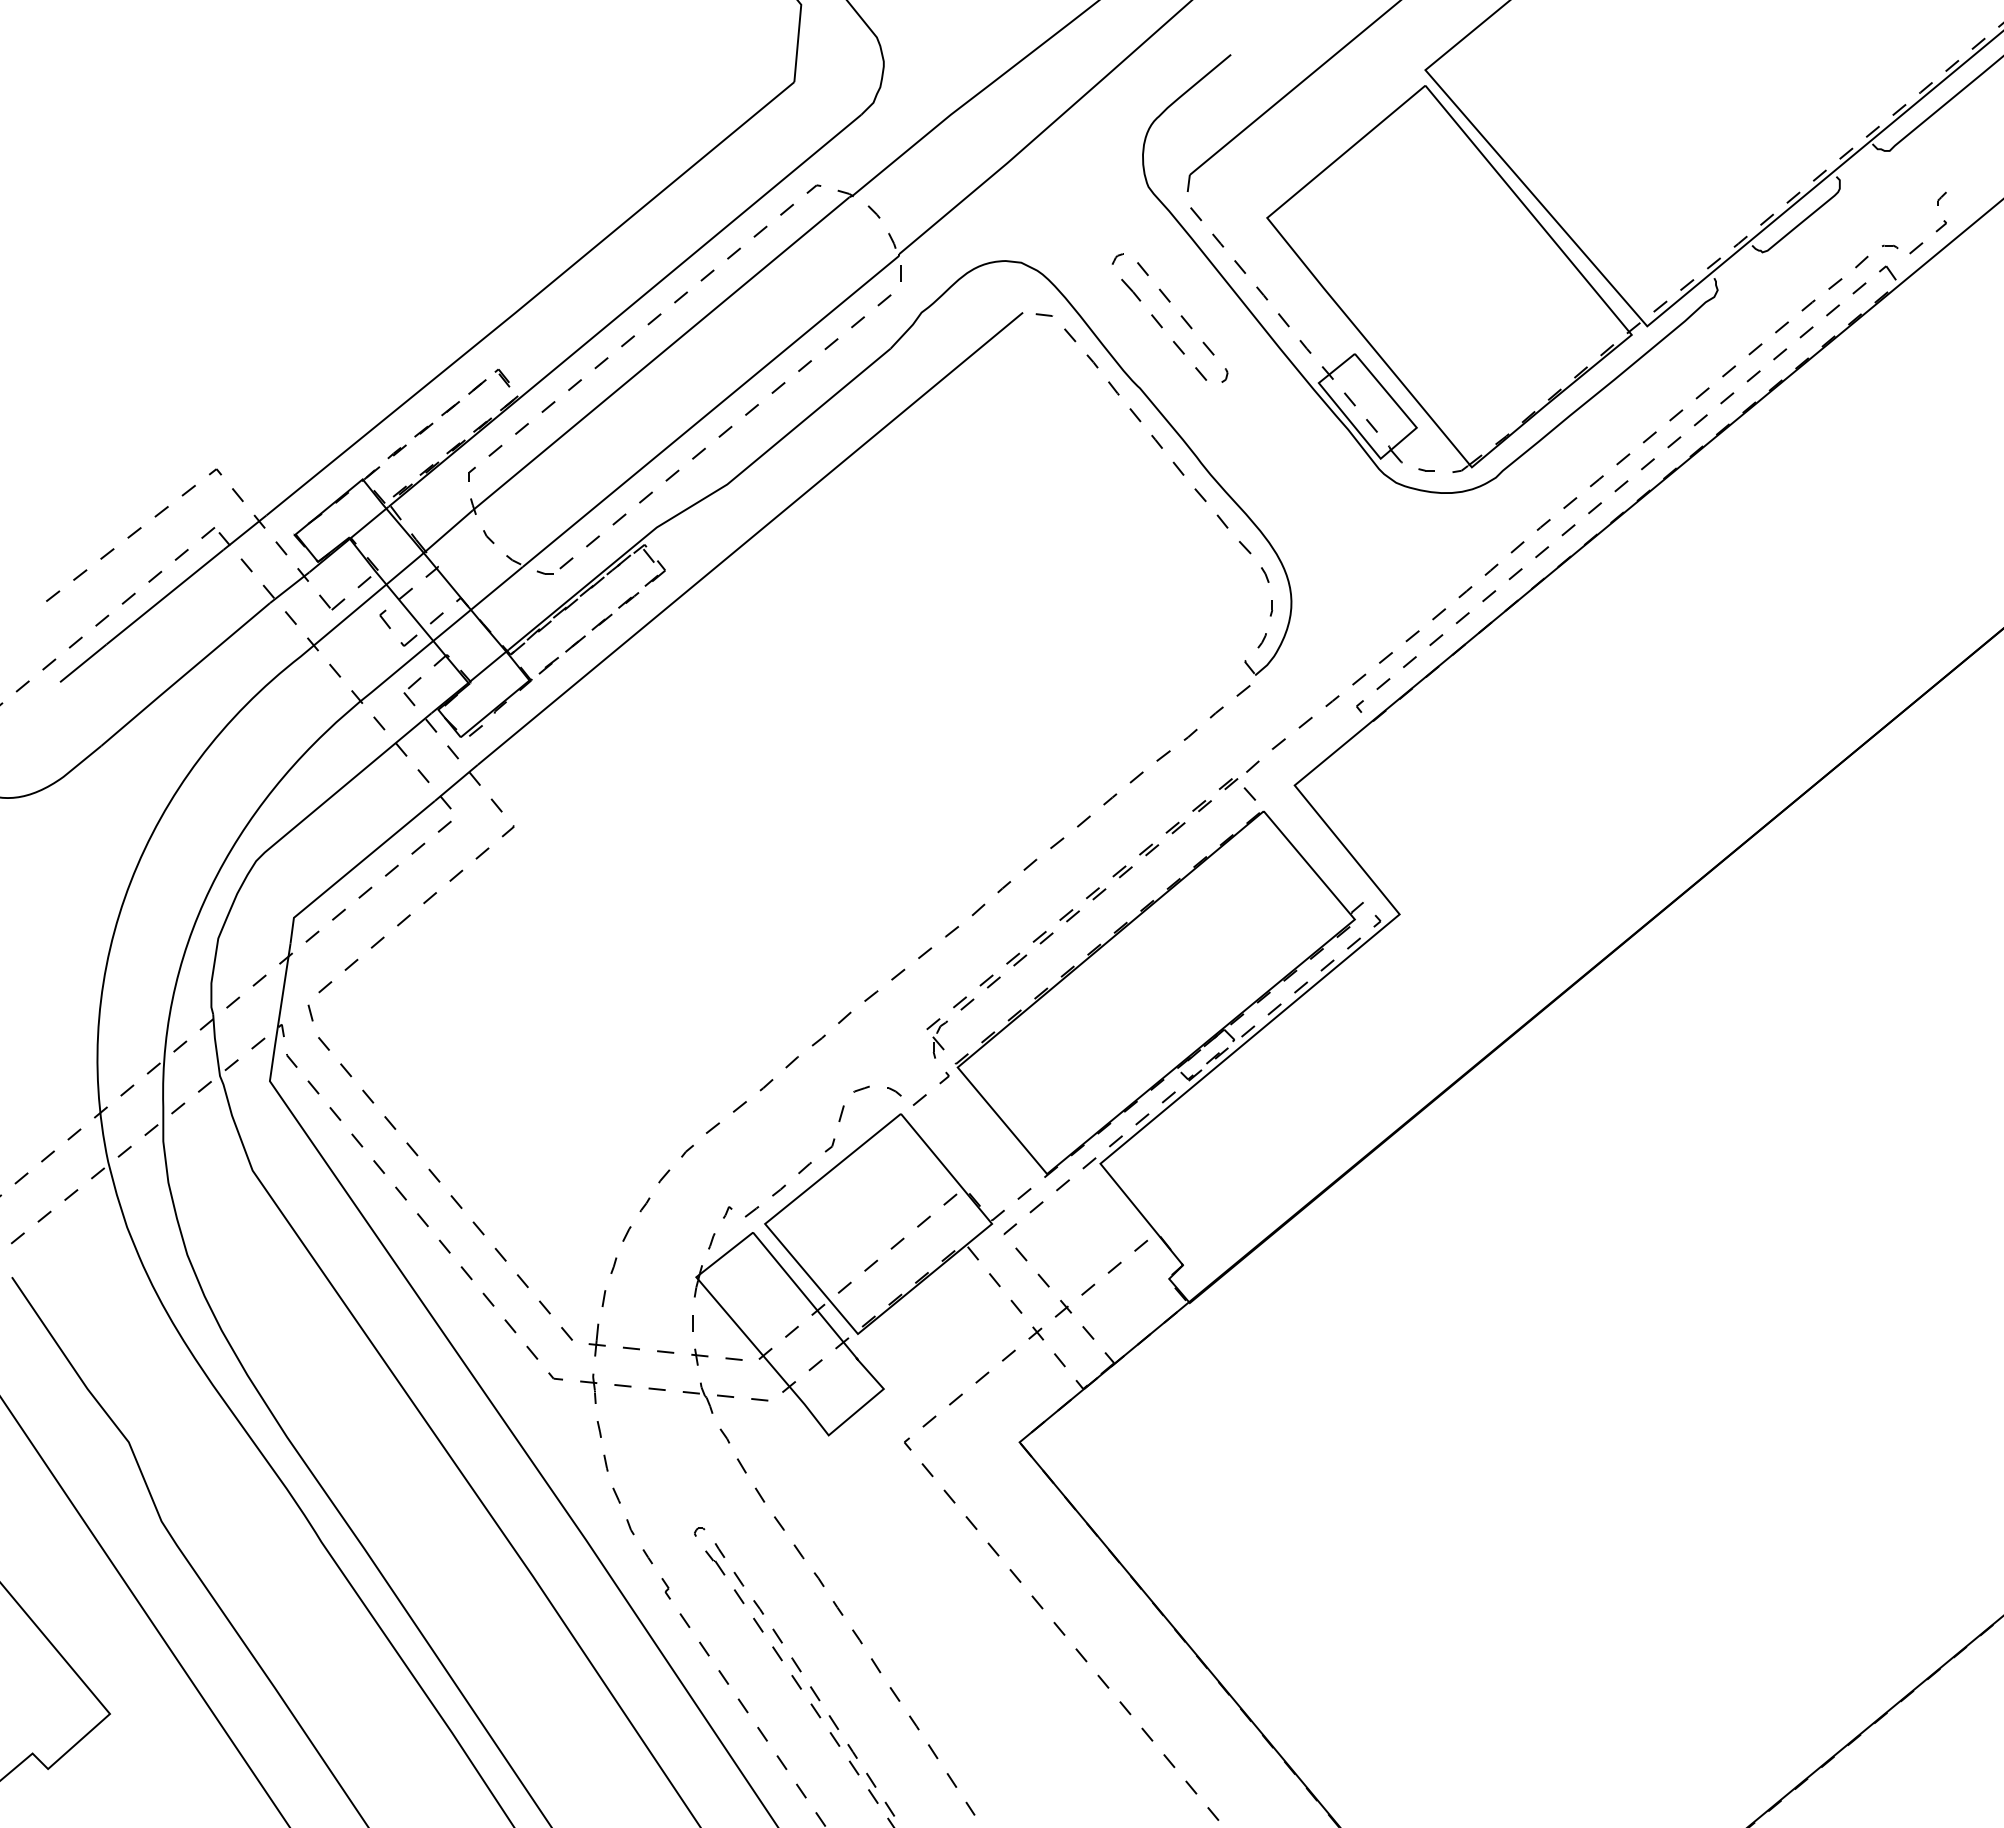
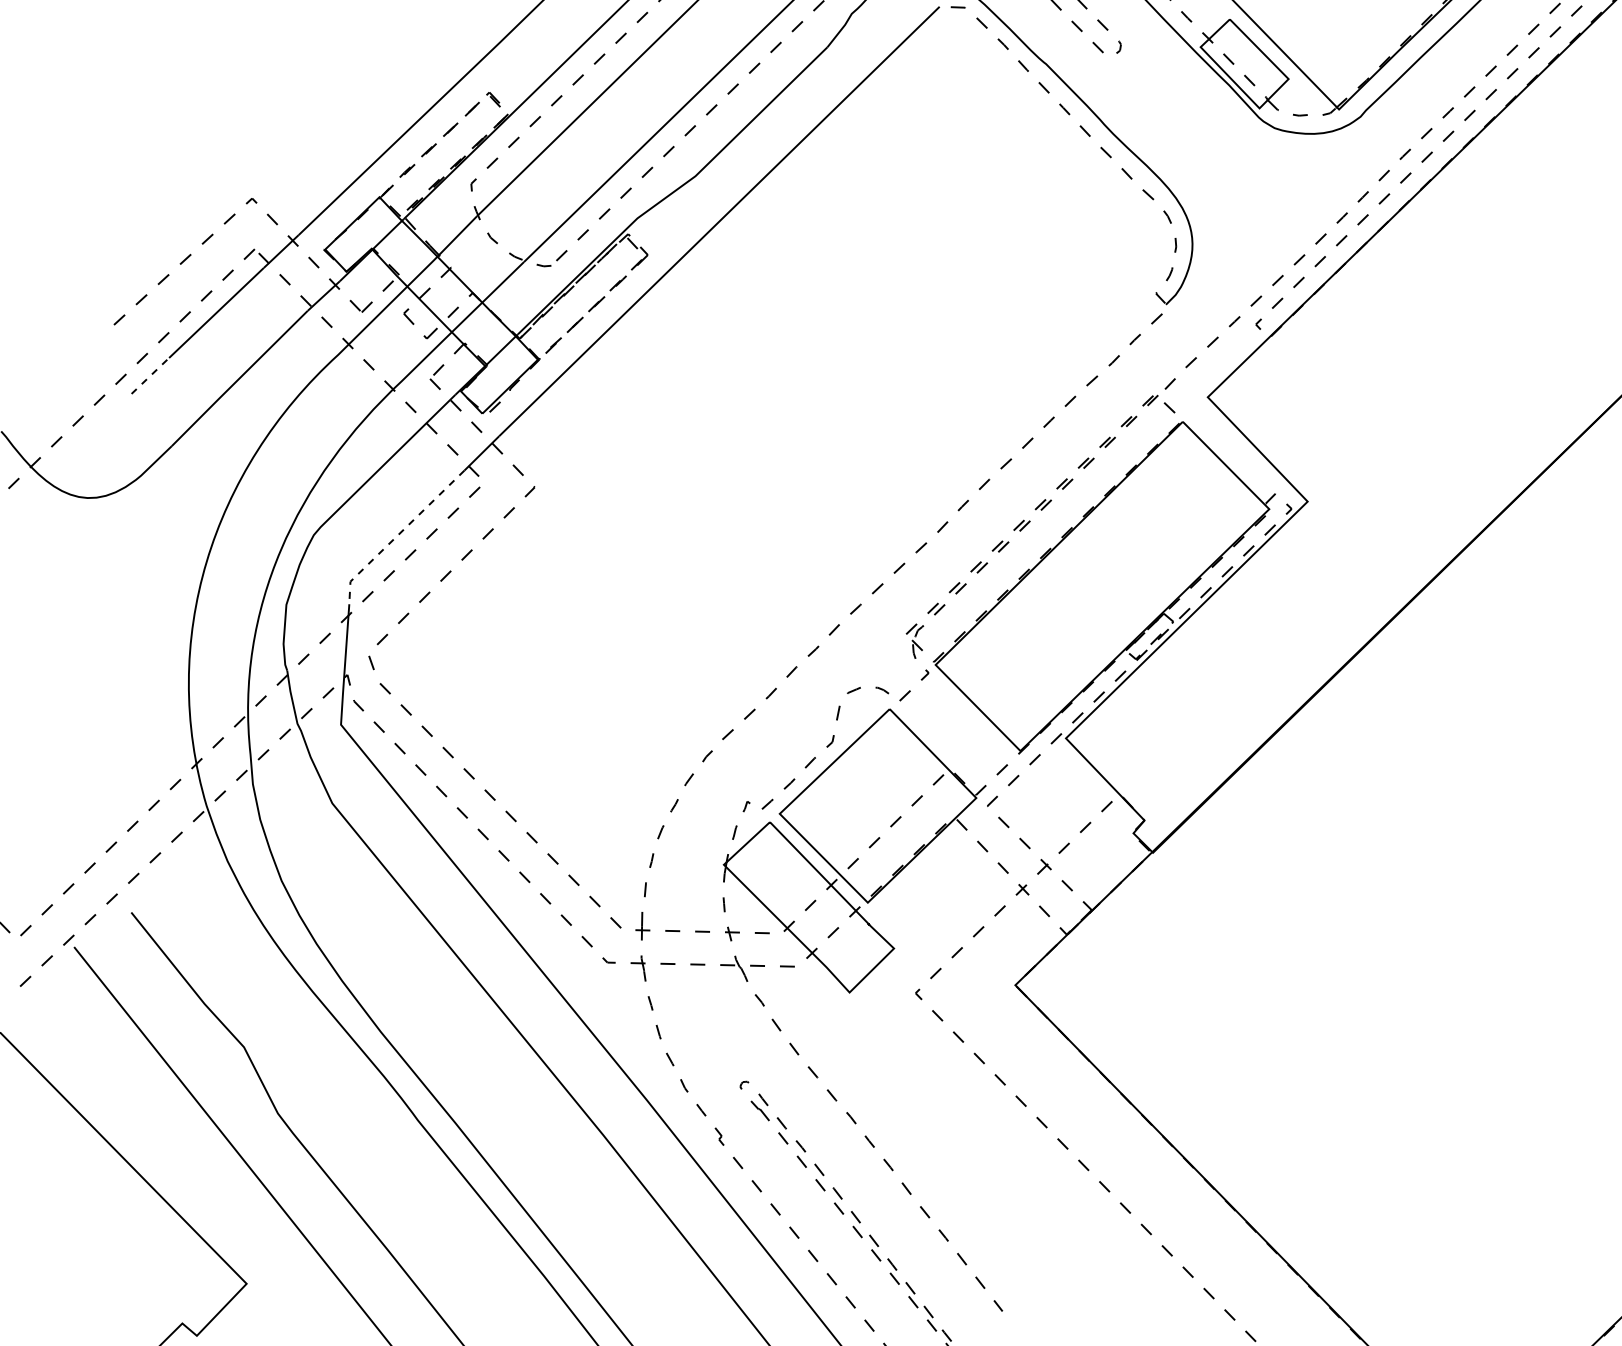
line: (83, 663) -> (150, 376), solid -> dashed
line: (353, 868) -> (398, 534), solid -> dashed

